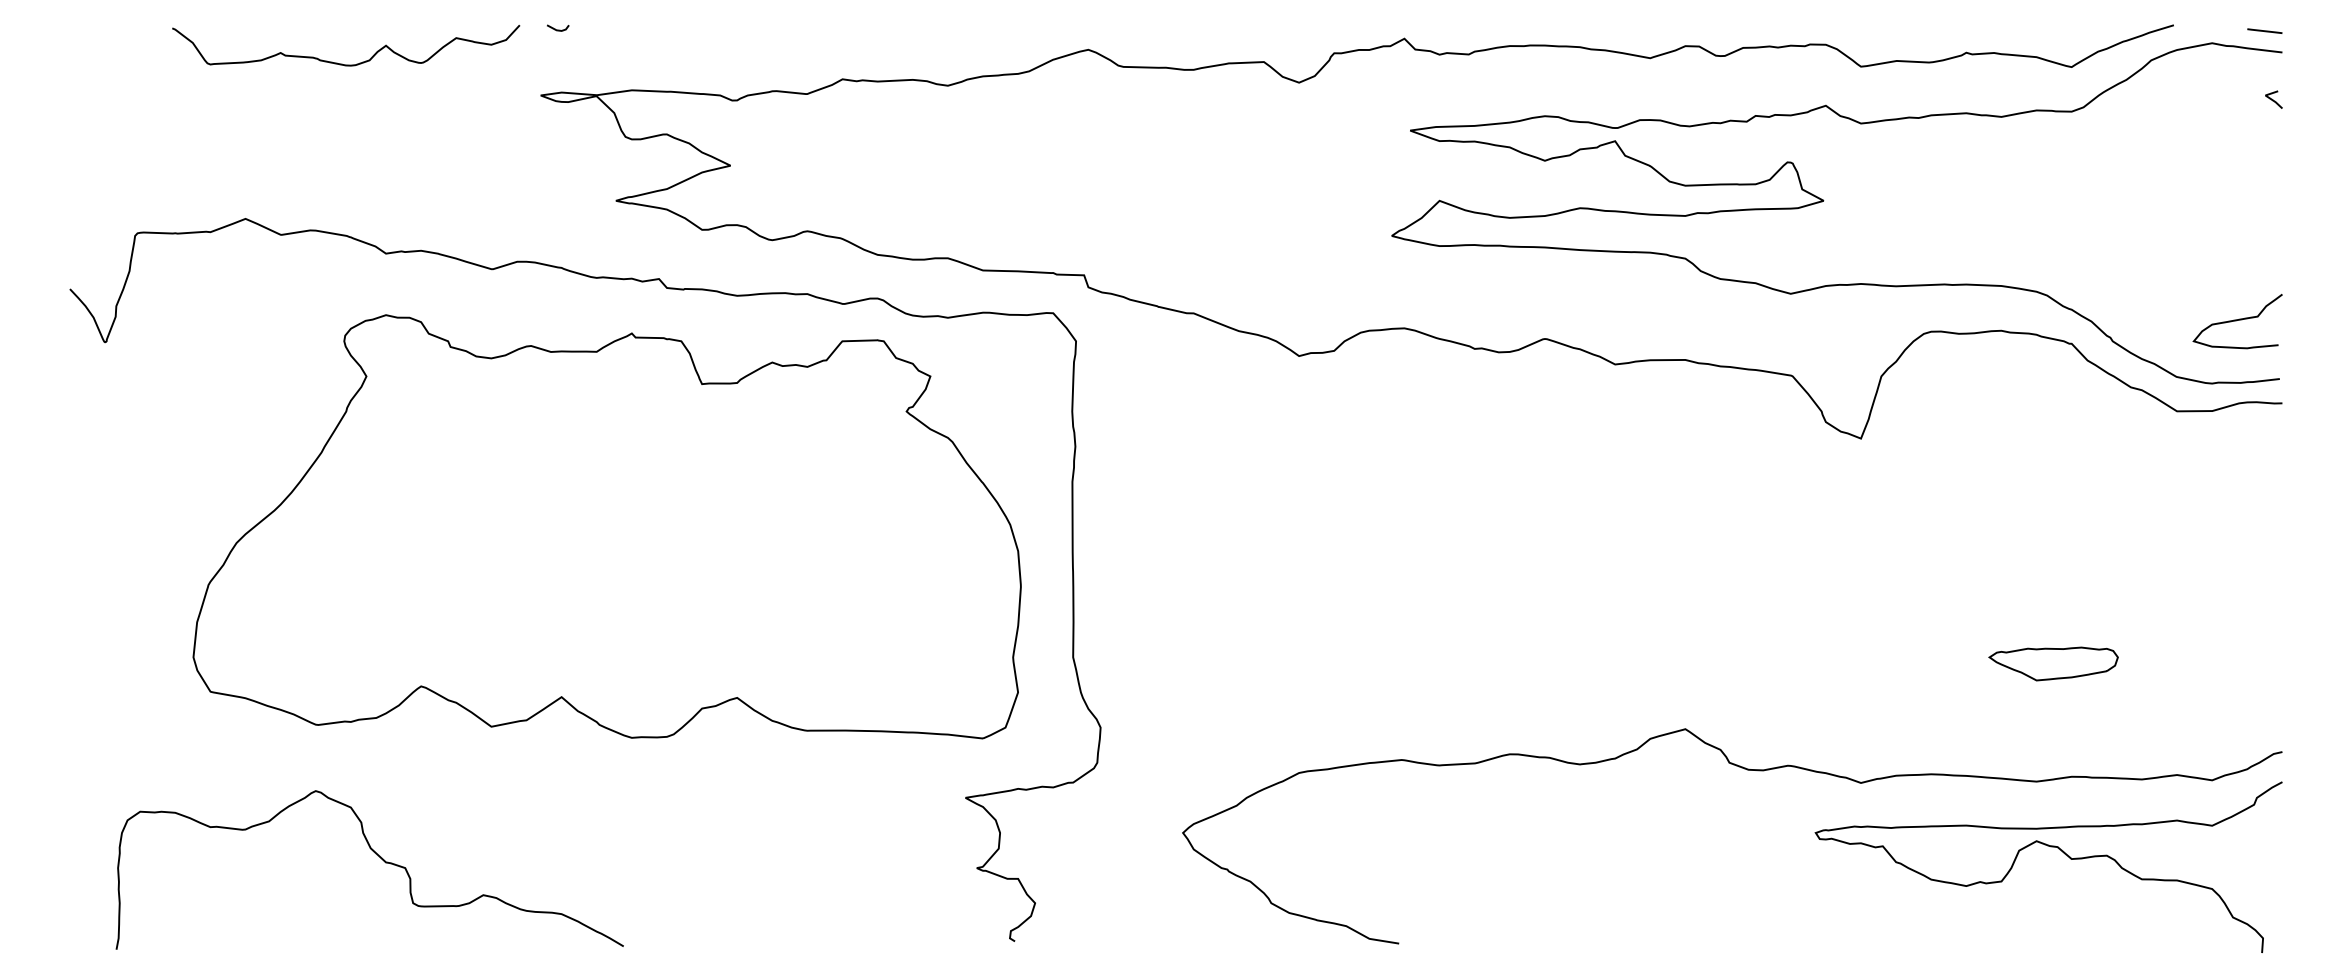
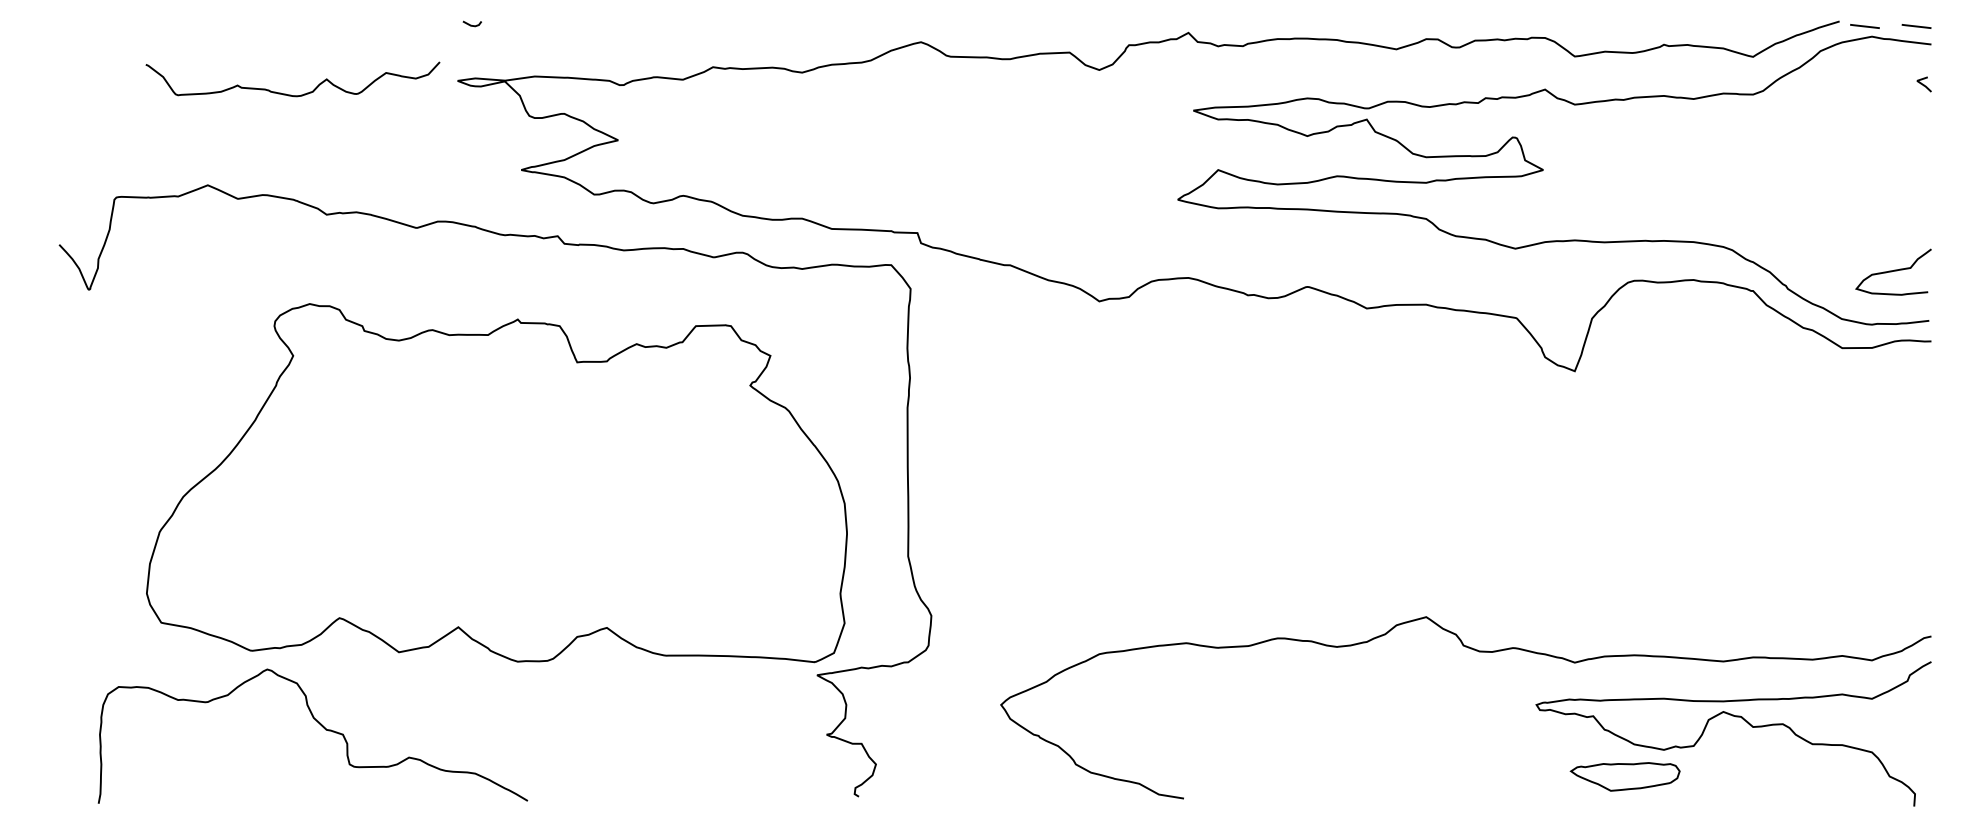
line: (2203, 30) -> (1864, 25), added
curve: (342, 63) -> (289, 94), moved
part: (606, 526) -> (496, 482), moved
part: (2053, 663) -> (1625, 776), moved

